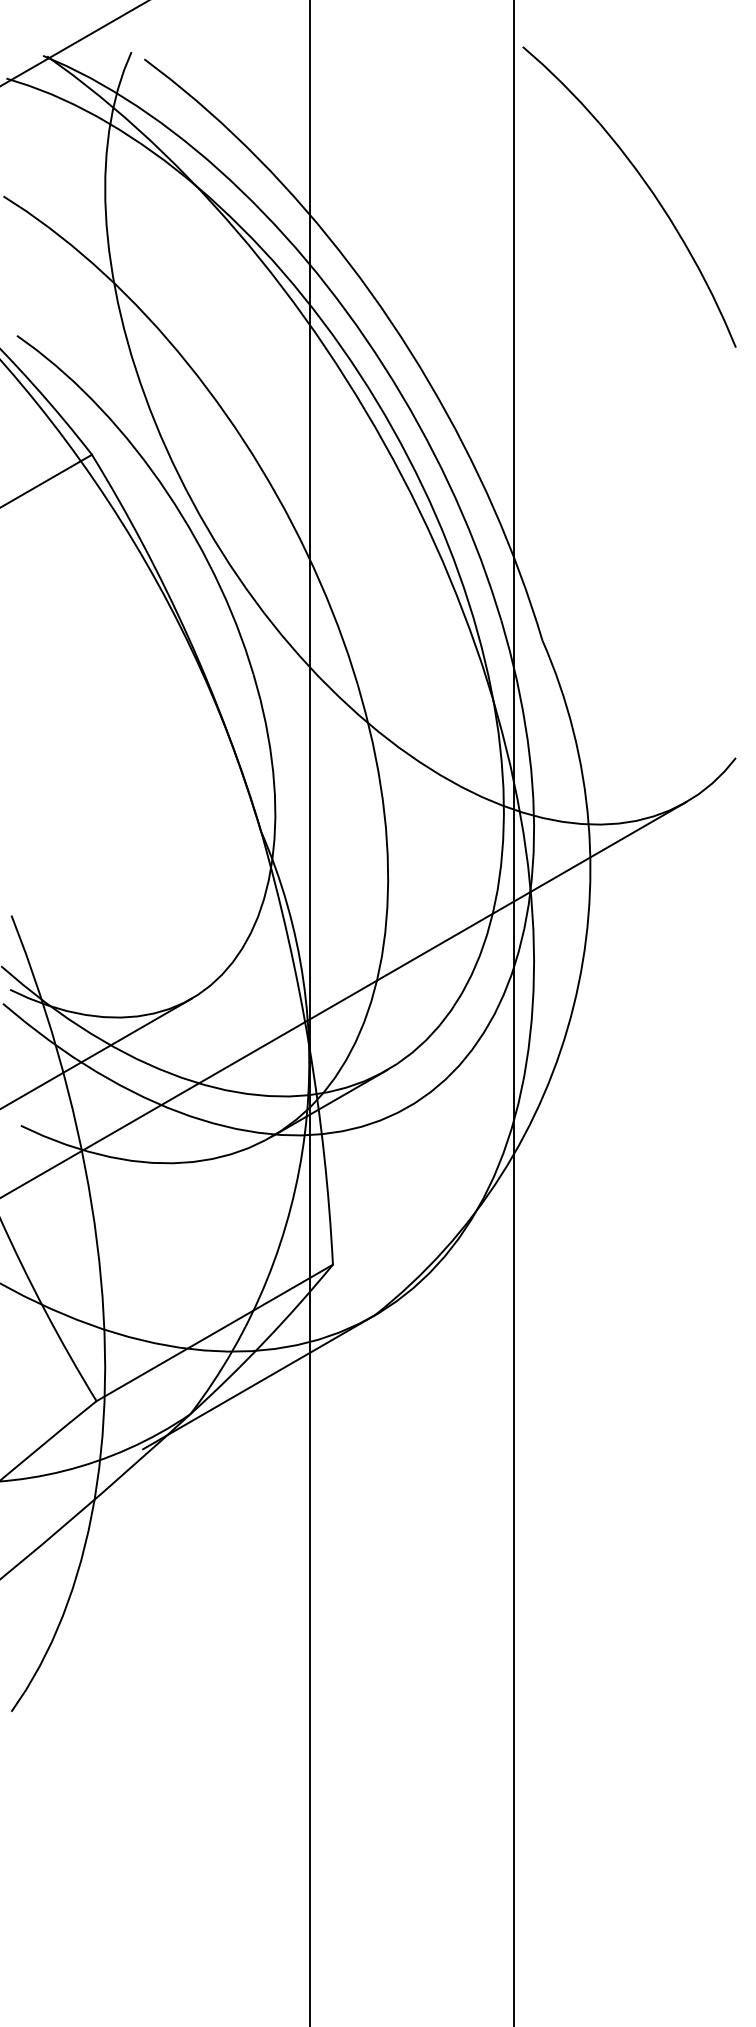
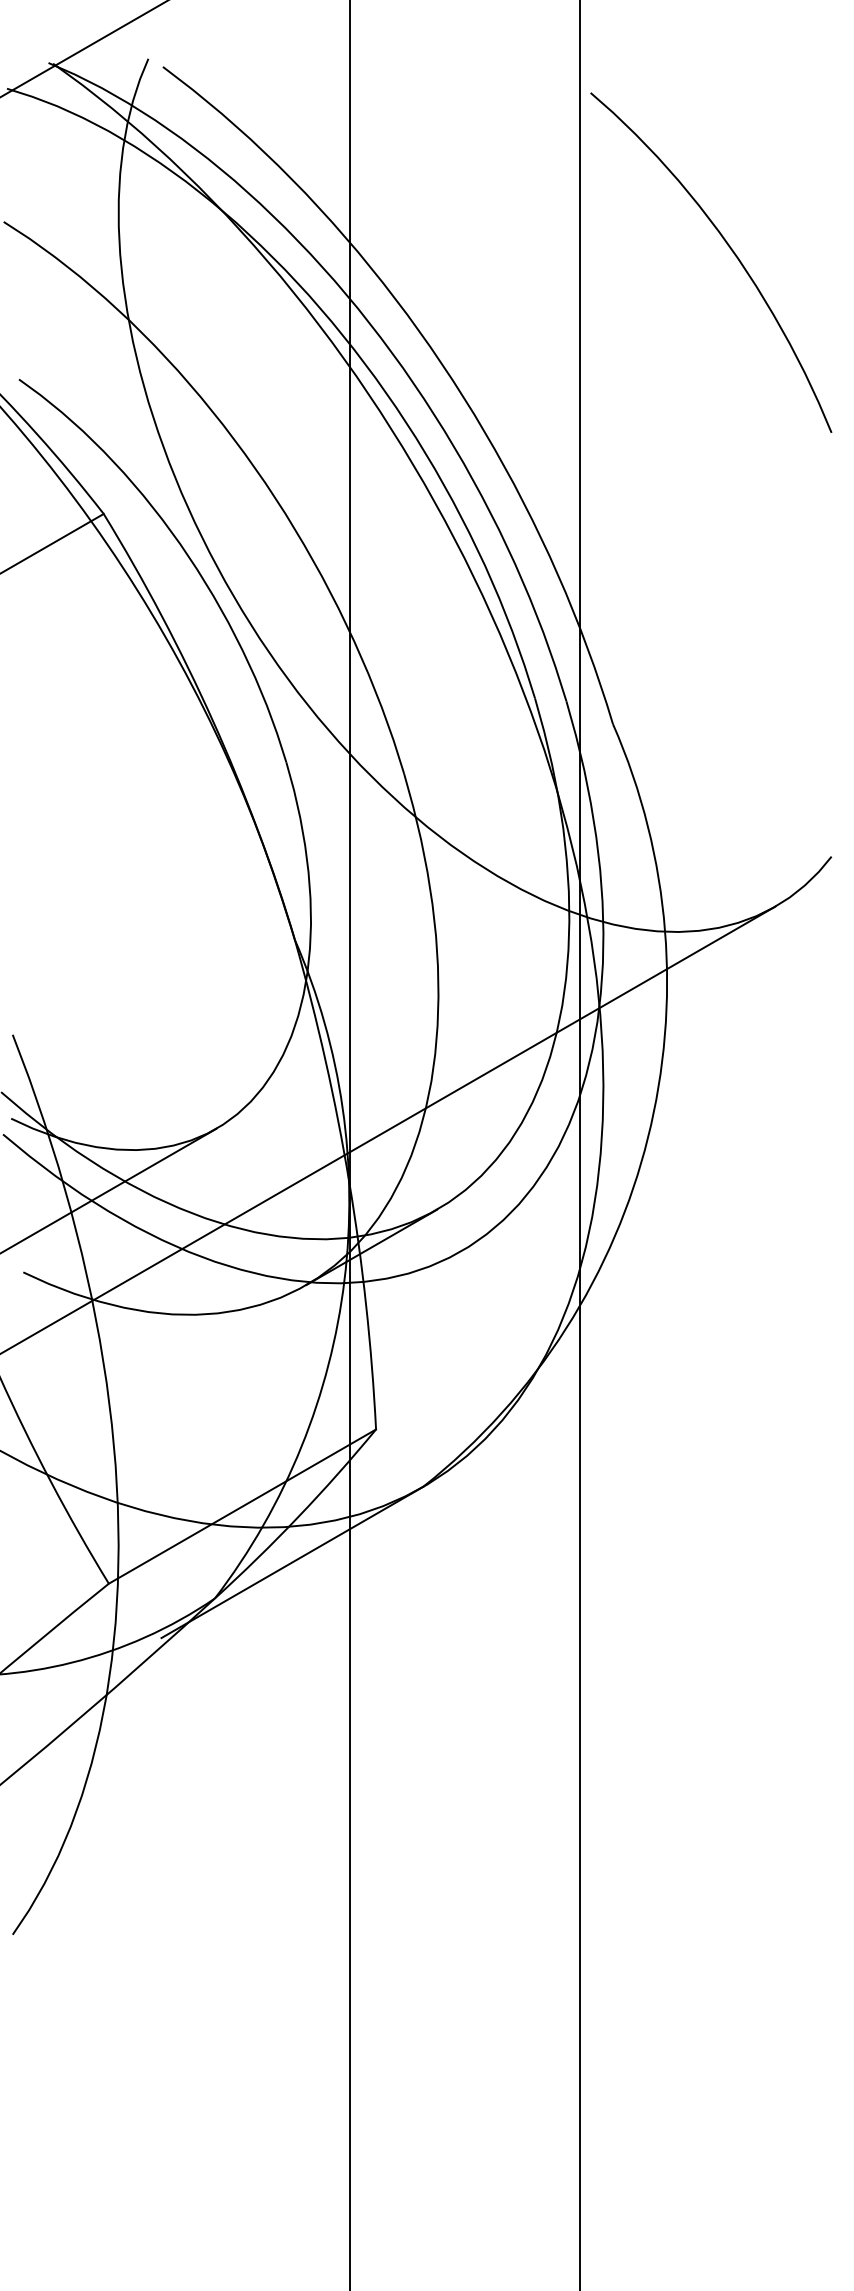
curve: (645, 184) -> (729, 248), moved

